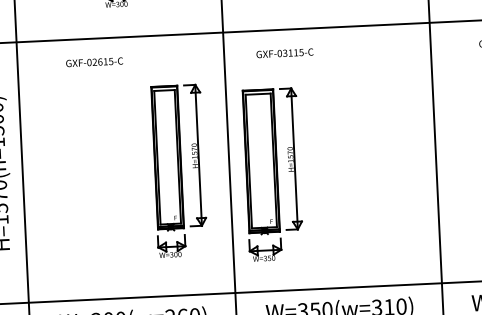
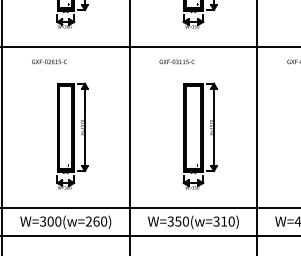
text: (283, 52) -> (176, 61), moved
part: (179, 169) -> (72, 135), moved
part: (271, 173) -> (199, 135), moved

